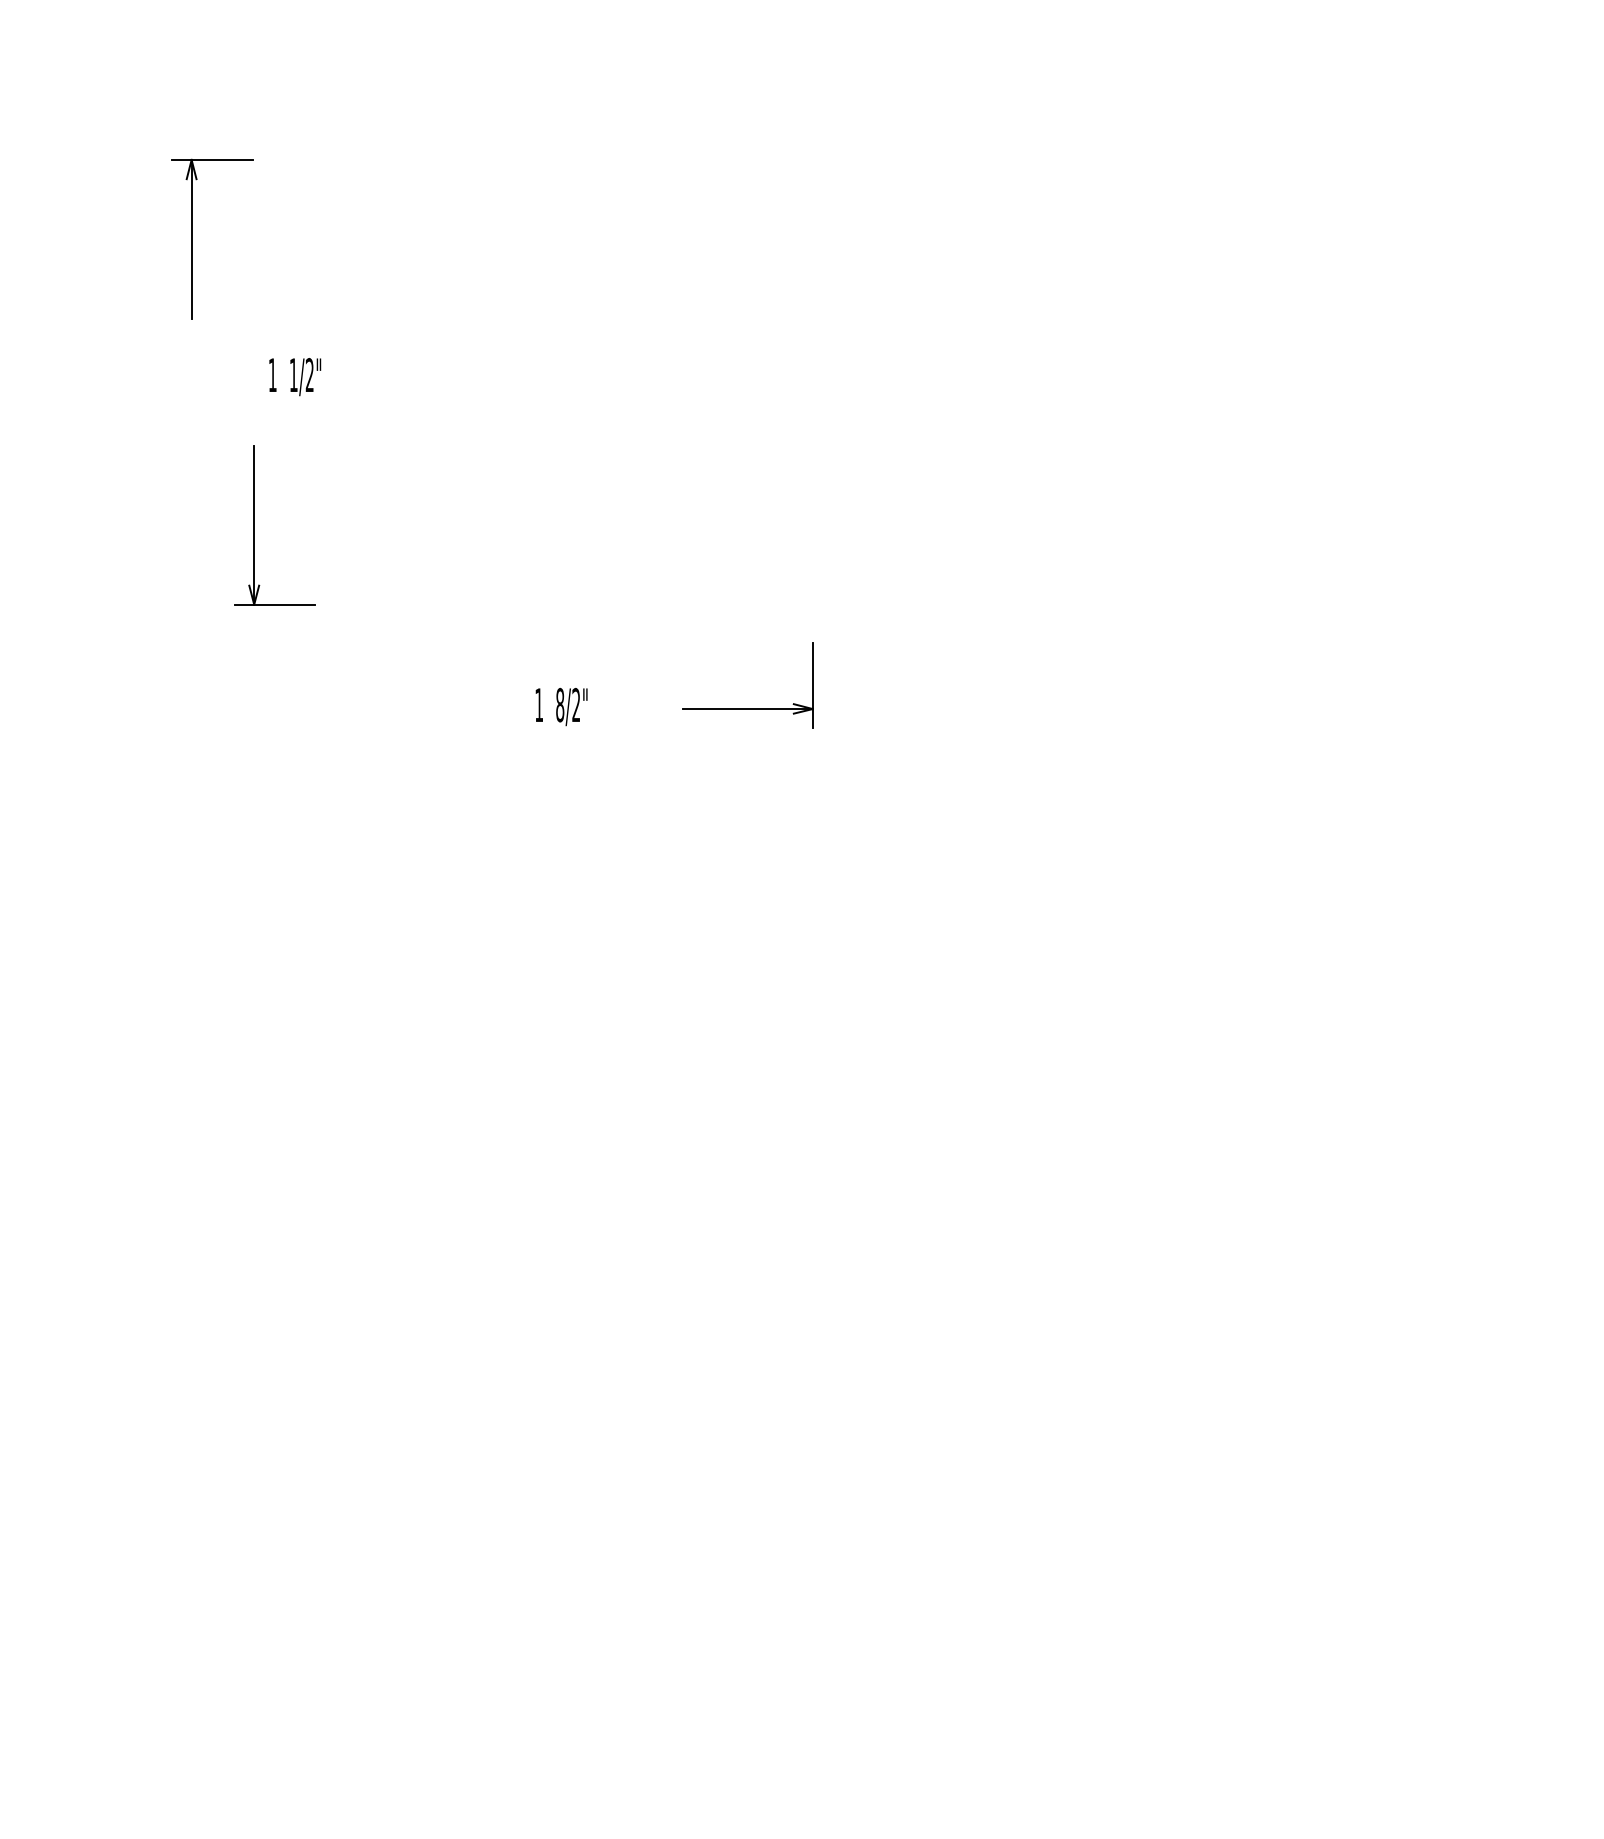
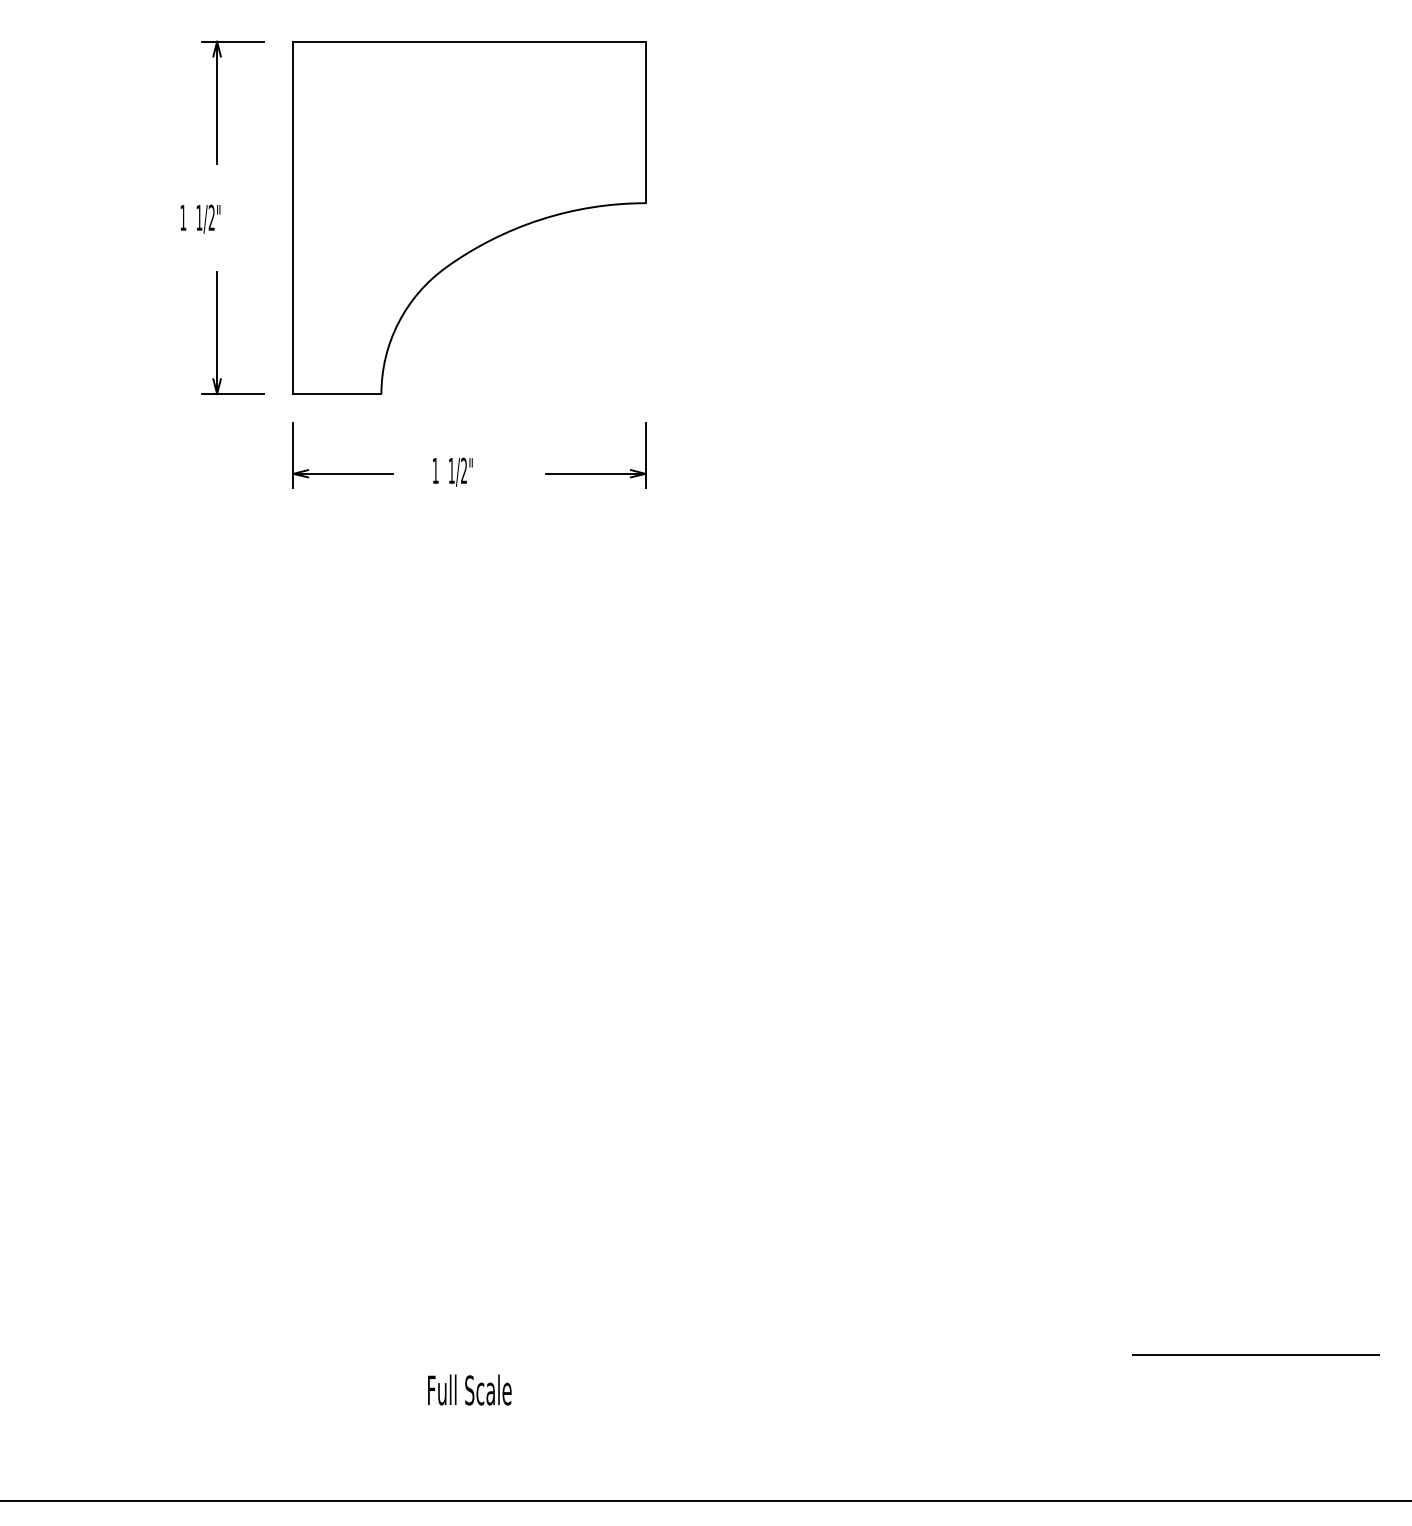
part: (192, 239) -> (217, 102), moved
part: (583, 374) -> (469, 217), added
text: (295, 376) -> (200, 218), moved
text: (559, 704) -> (451, 470), 8/2" -> 1/2"
part: (417, 708) -> (342, 473), added

